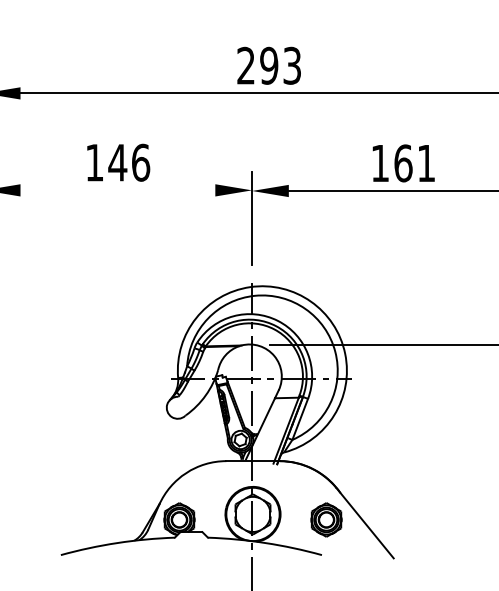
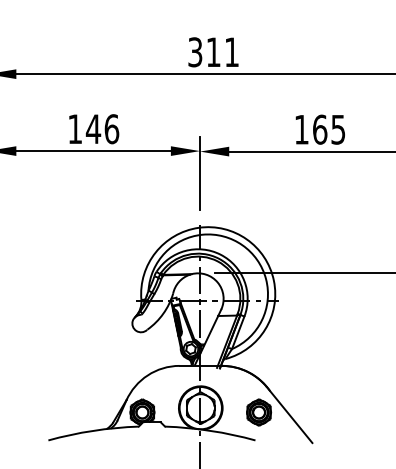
text: (269, 66) -> (213, 52), 293 -> 311
text: (426, 163) -> (338, 129), 161 -> 165
line: (117, 190) -> (93, 151), added

